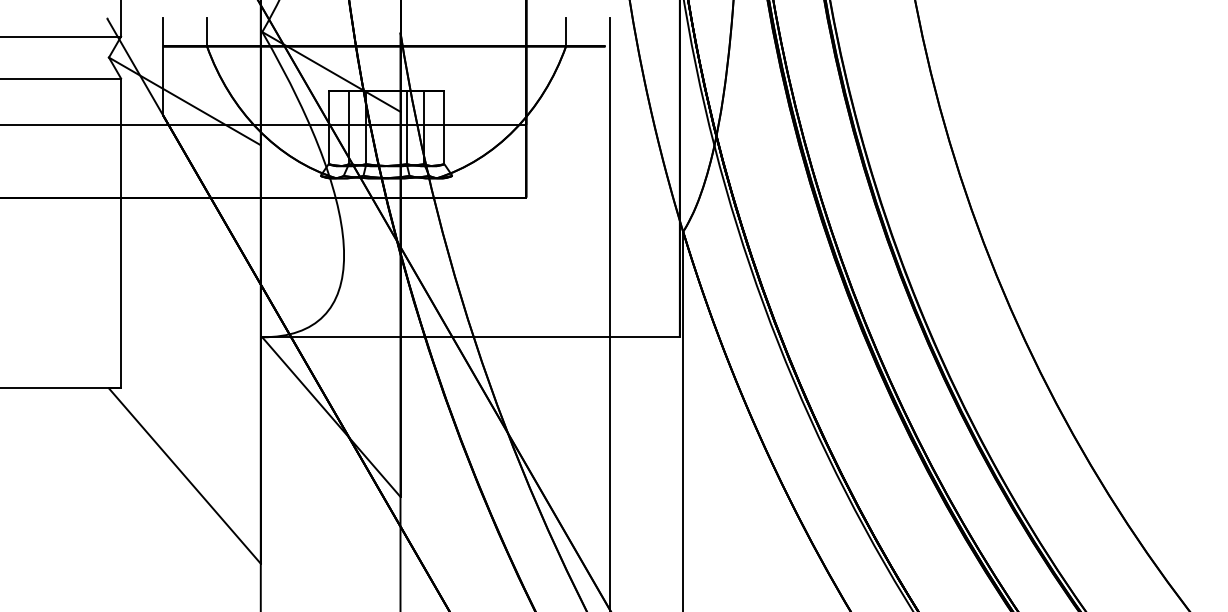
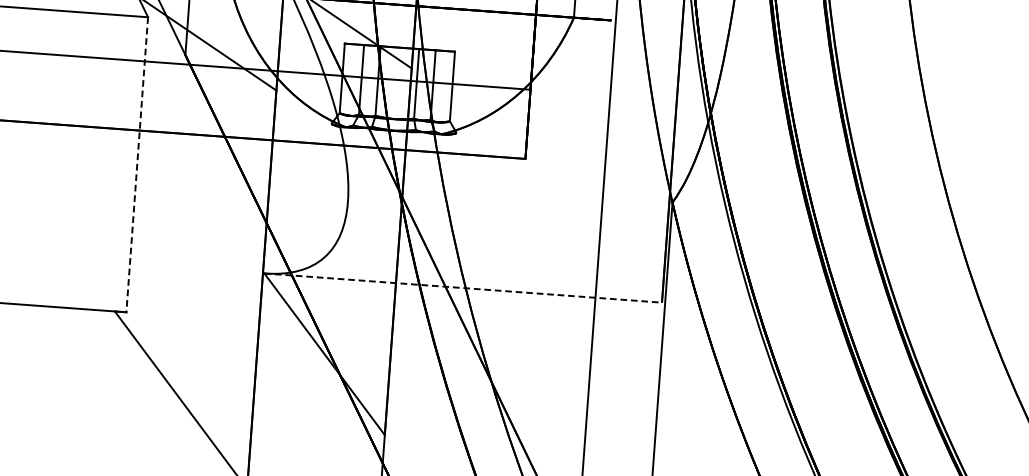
line: (121, 233) -> (137, 164), solid -> dashed
line: (471, 337) -> (463, 288), solid -> dashed

